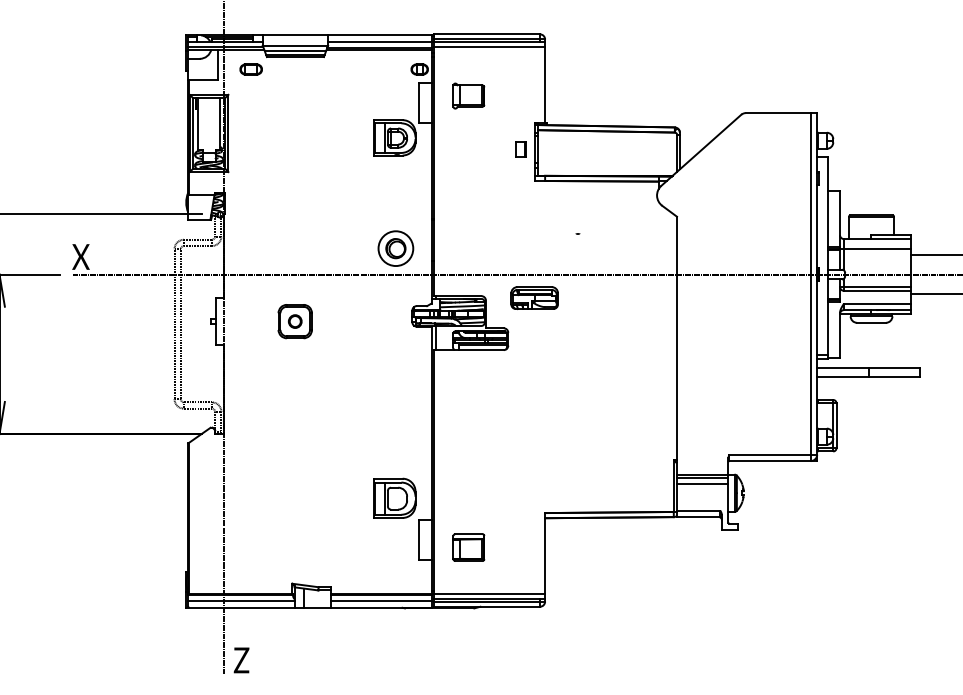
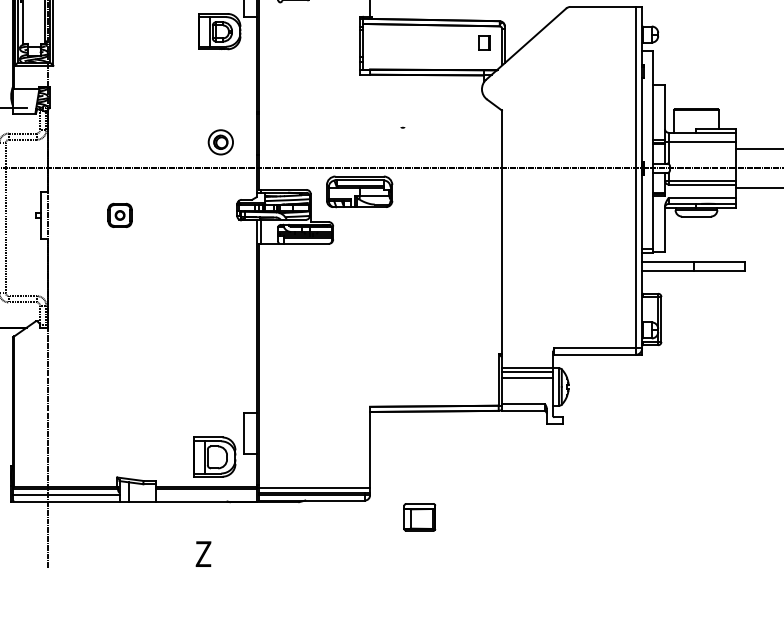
part: (520, 149) -> (484, 43), moved
part: (395, 248) -> (220, 142), size x0.7
part: (534, 297) -> (359, 191), size x1.4
part: (294, 321) -> (119, 215), size x0.7
part: (394, 497) -> (214, 456), moved
part: (468, 547) -> (419, 517), moved
line: (380, 601) -> (205, 495), removed
text: (241, 660) -> (203, 554), moved

